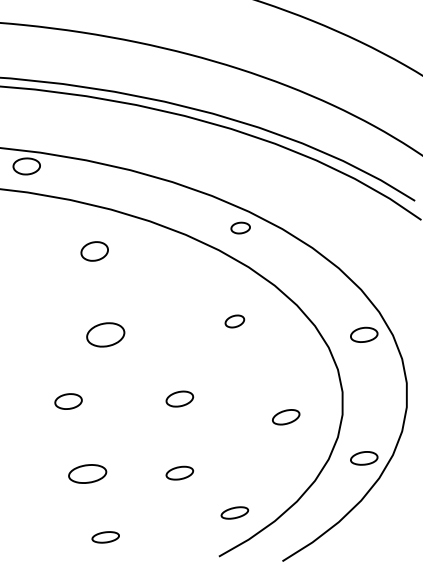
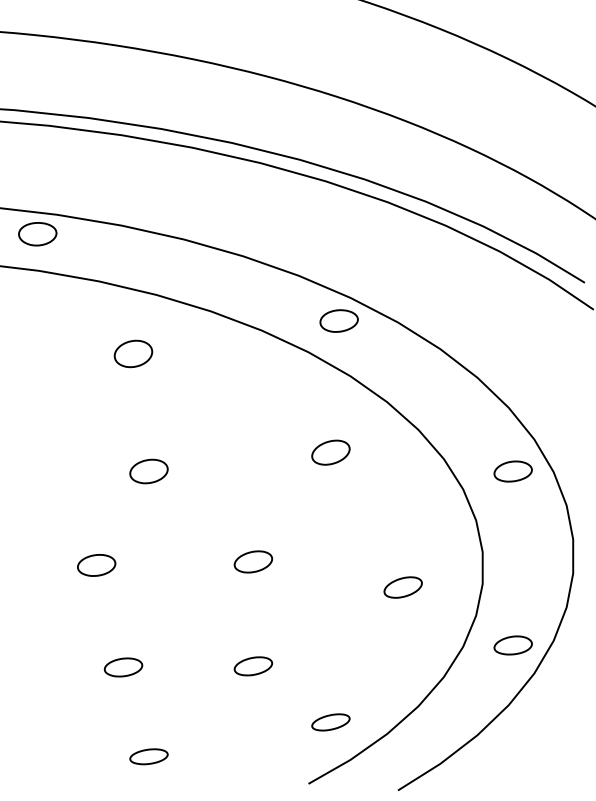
part: (240, 227) -> (338, 320), size x1.43
part: (234, 321) -> (330, 452), size x1.43
part: (105, 334) -> (148, 471), size x0.71
part: (87, 474) -> (123, 667), size x0.71

